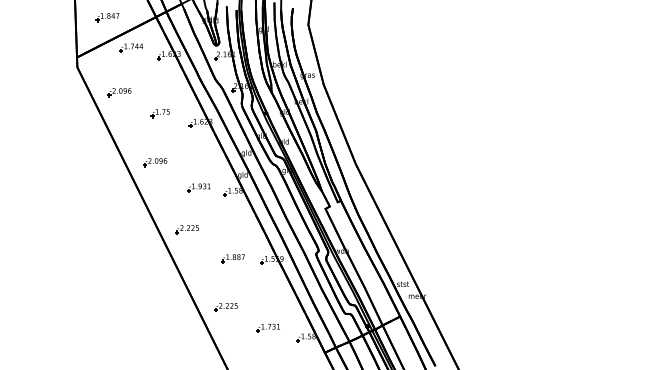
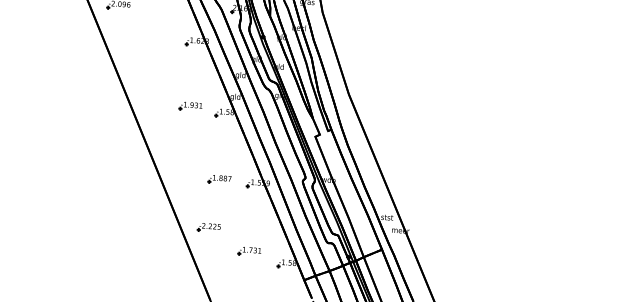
part: (159, 113) -> (156, 29), removed
part: (155, 162) -> (149, 78), removed
part: (186, 229) -> (175, 147), removed

